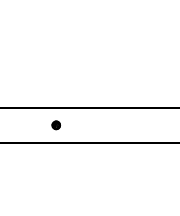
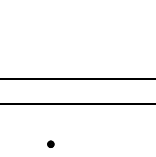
part: (55, 124) -> (50, 143), moved

